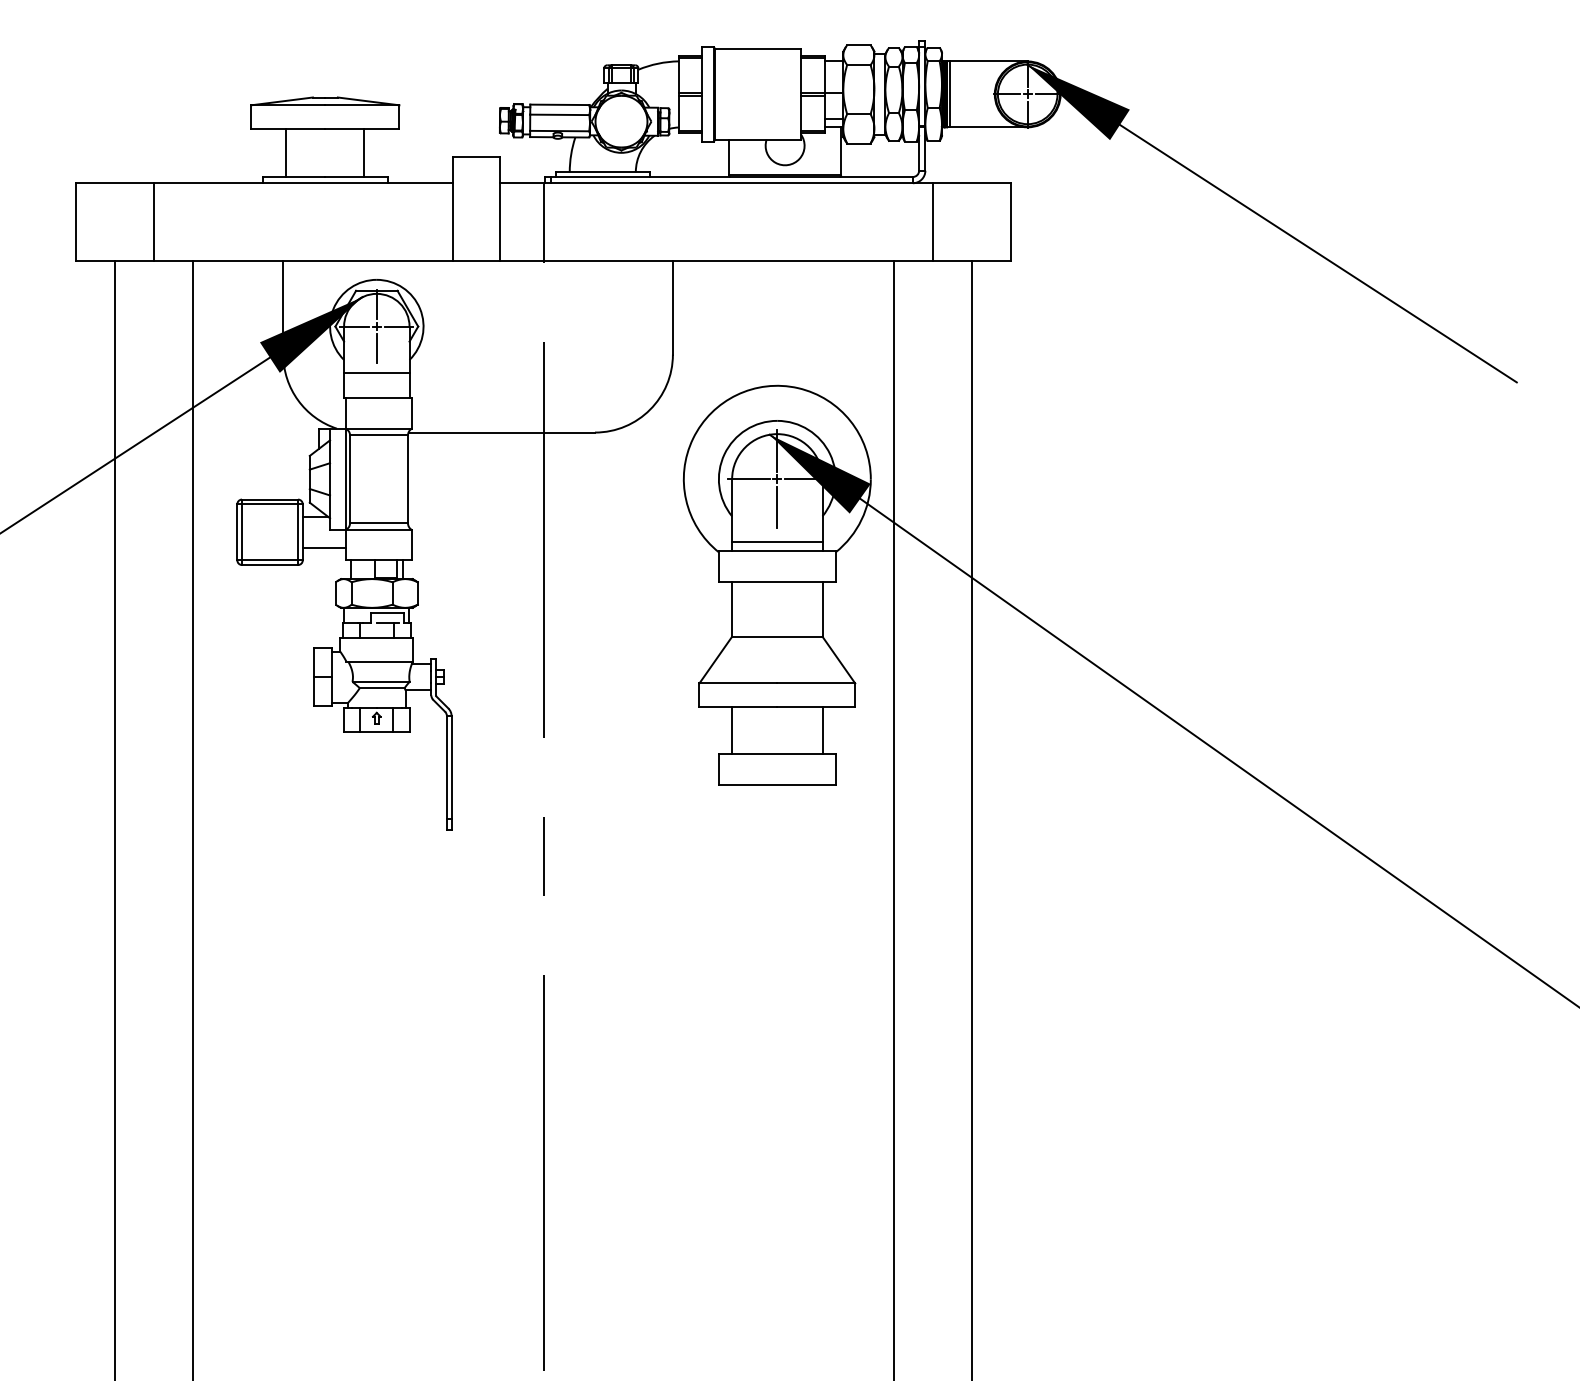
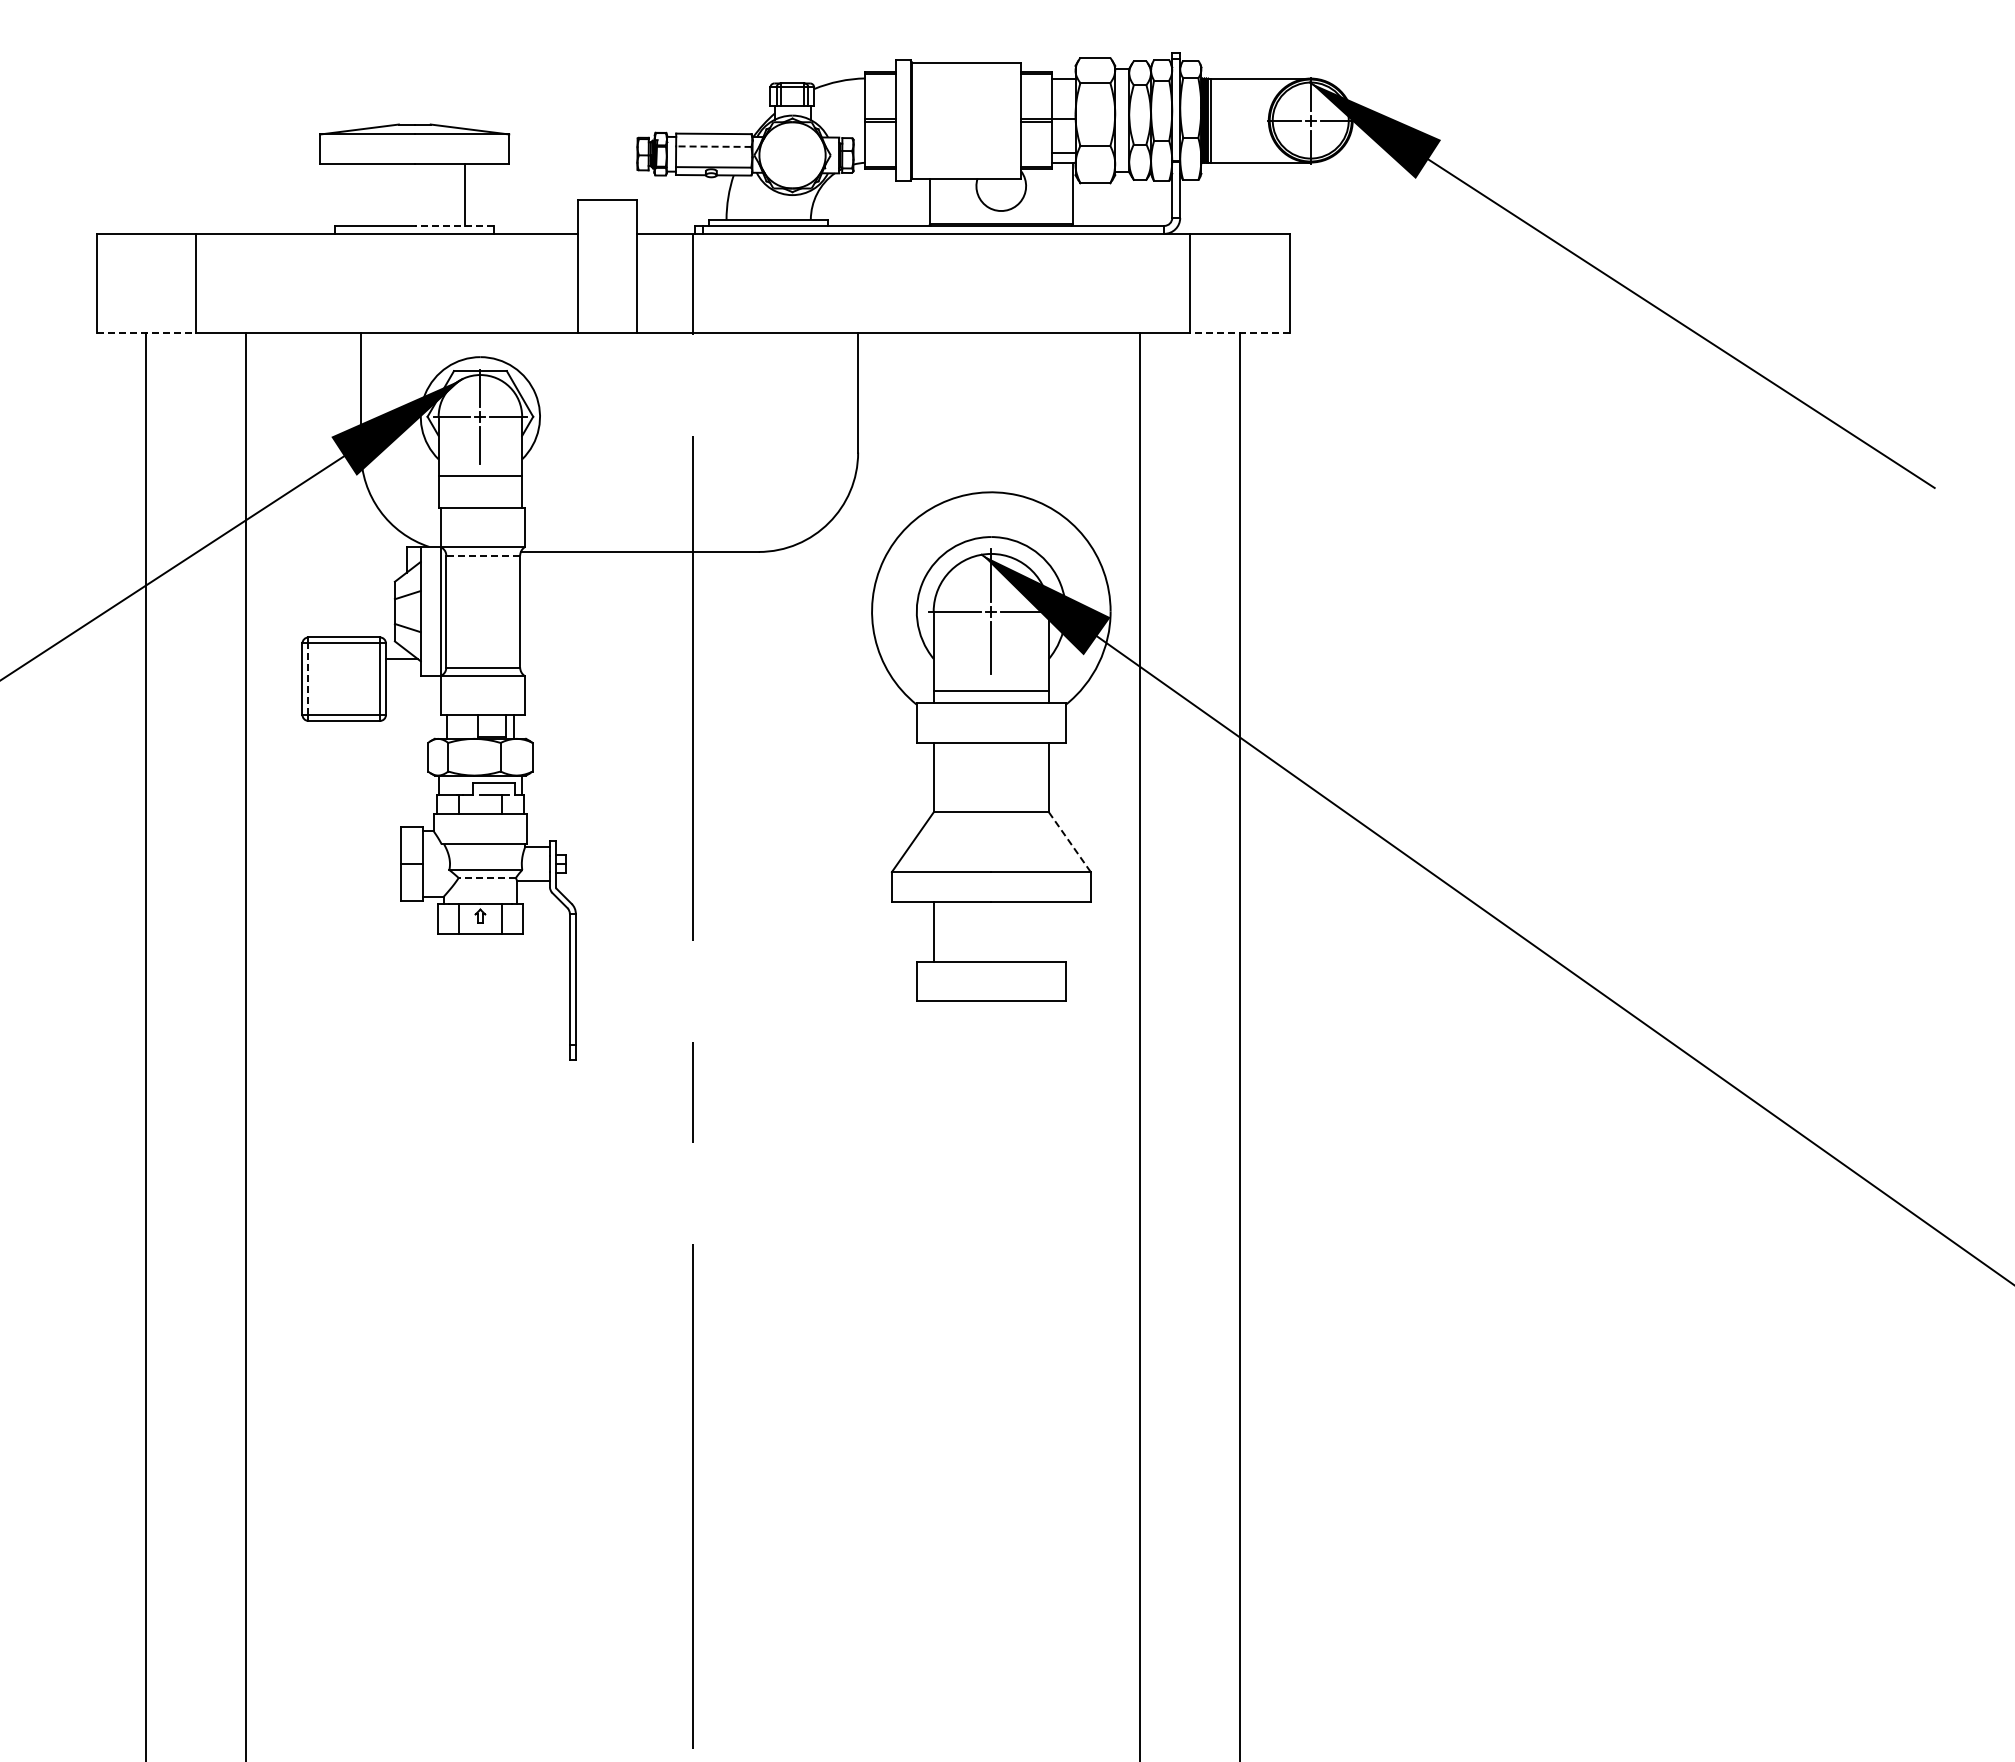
line: (559, 114) -> (713, 146), solid -> dashed
line: (286, 152) -> (365, 194), removed
line: (356, 176) -> (454, 225), solid -> dashed
line: (115, 261) -> (146, 333), solid -> dashed
line: (971, 261) -> (1239, 333), solid -> dashed
line: (379, 435) -> (483, 555), solid -> dashed
line: (242, 532) -> (308, 679), solid -> dashed
line: (323, 548) -> (412, 699), removed
line: (838, 659) -> (1069, 841), solid -> dashed
line: (382, 688) -> (487, 878), solid -> dashed
line: (822, 730) -> (1048, 931), removed

